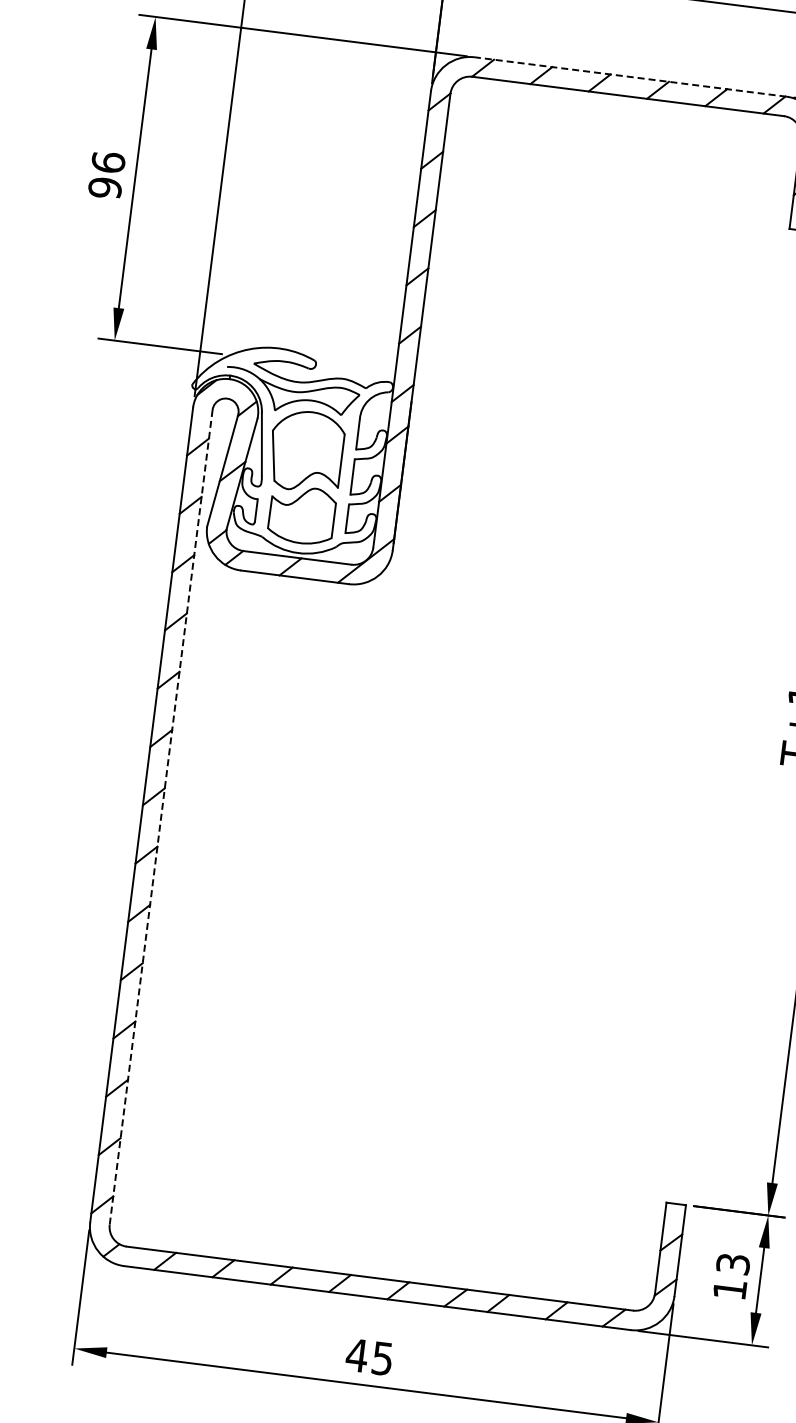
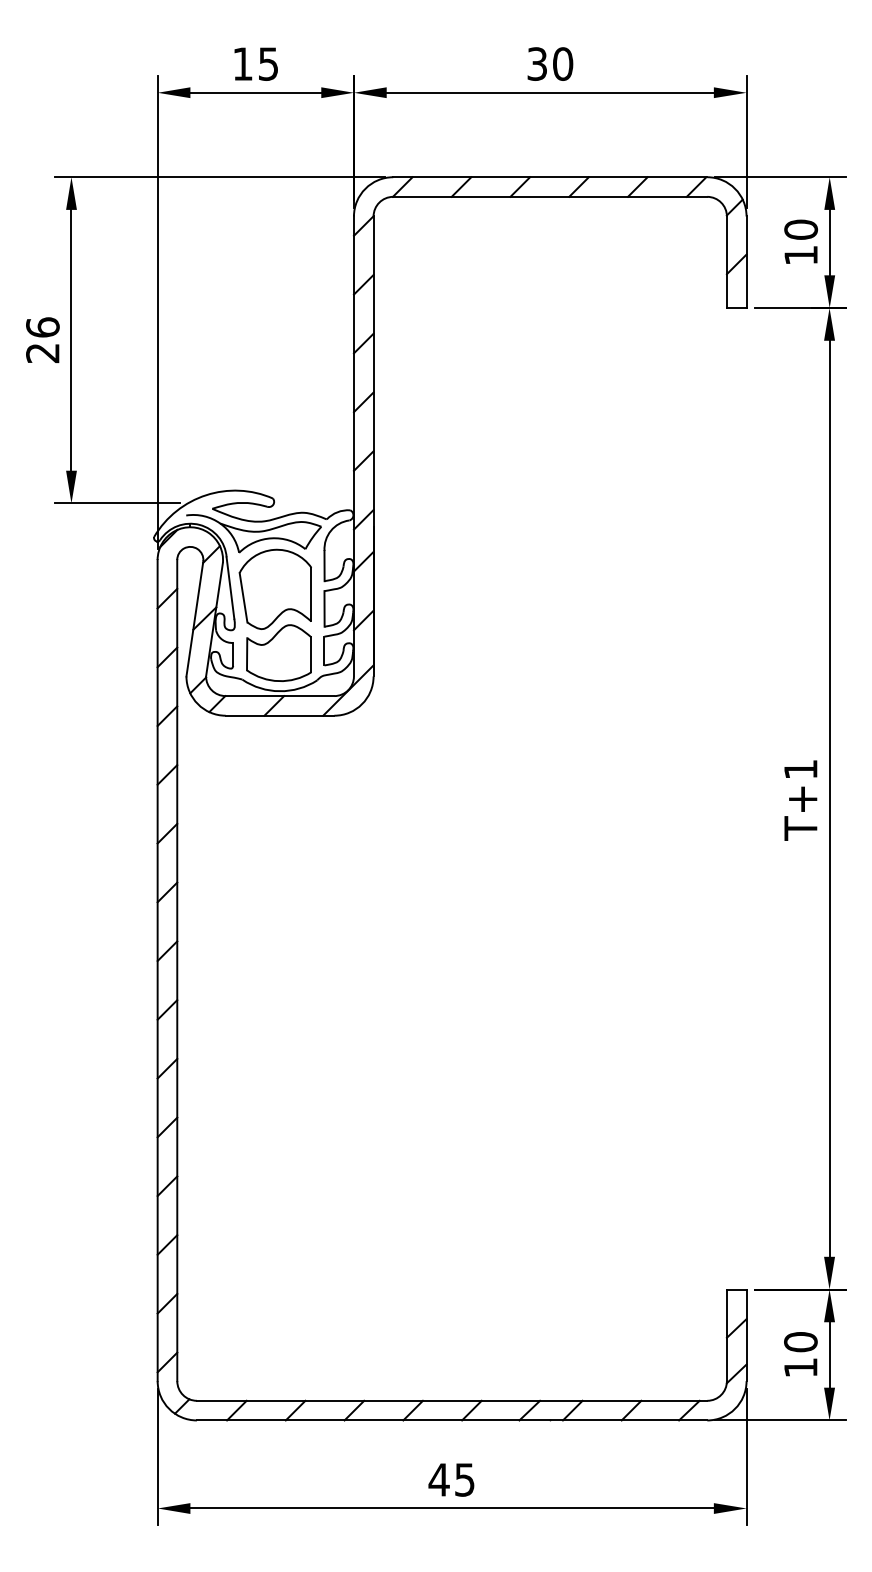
line: (629, 77) -> (549, 177), dashed -> solid
text: (104, 188) -> (42, 353), 96 -> 26
line: (161, 817) -> (177, 970), dashed -> solid
text: (732, 1264) -> (800, 1342), 13 -> 10

